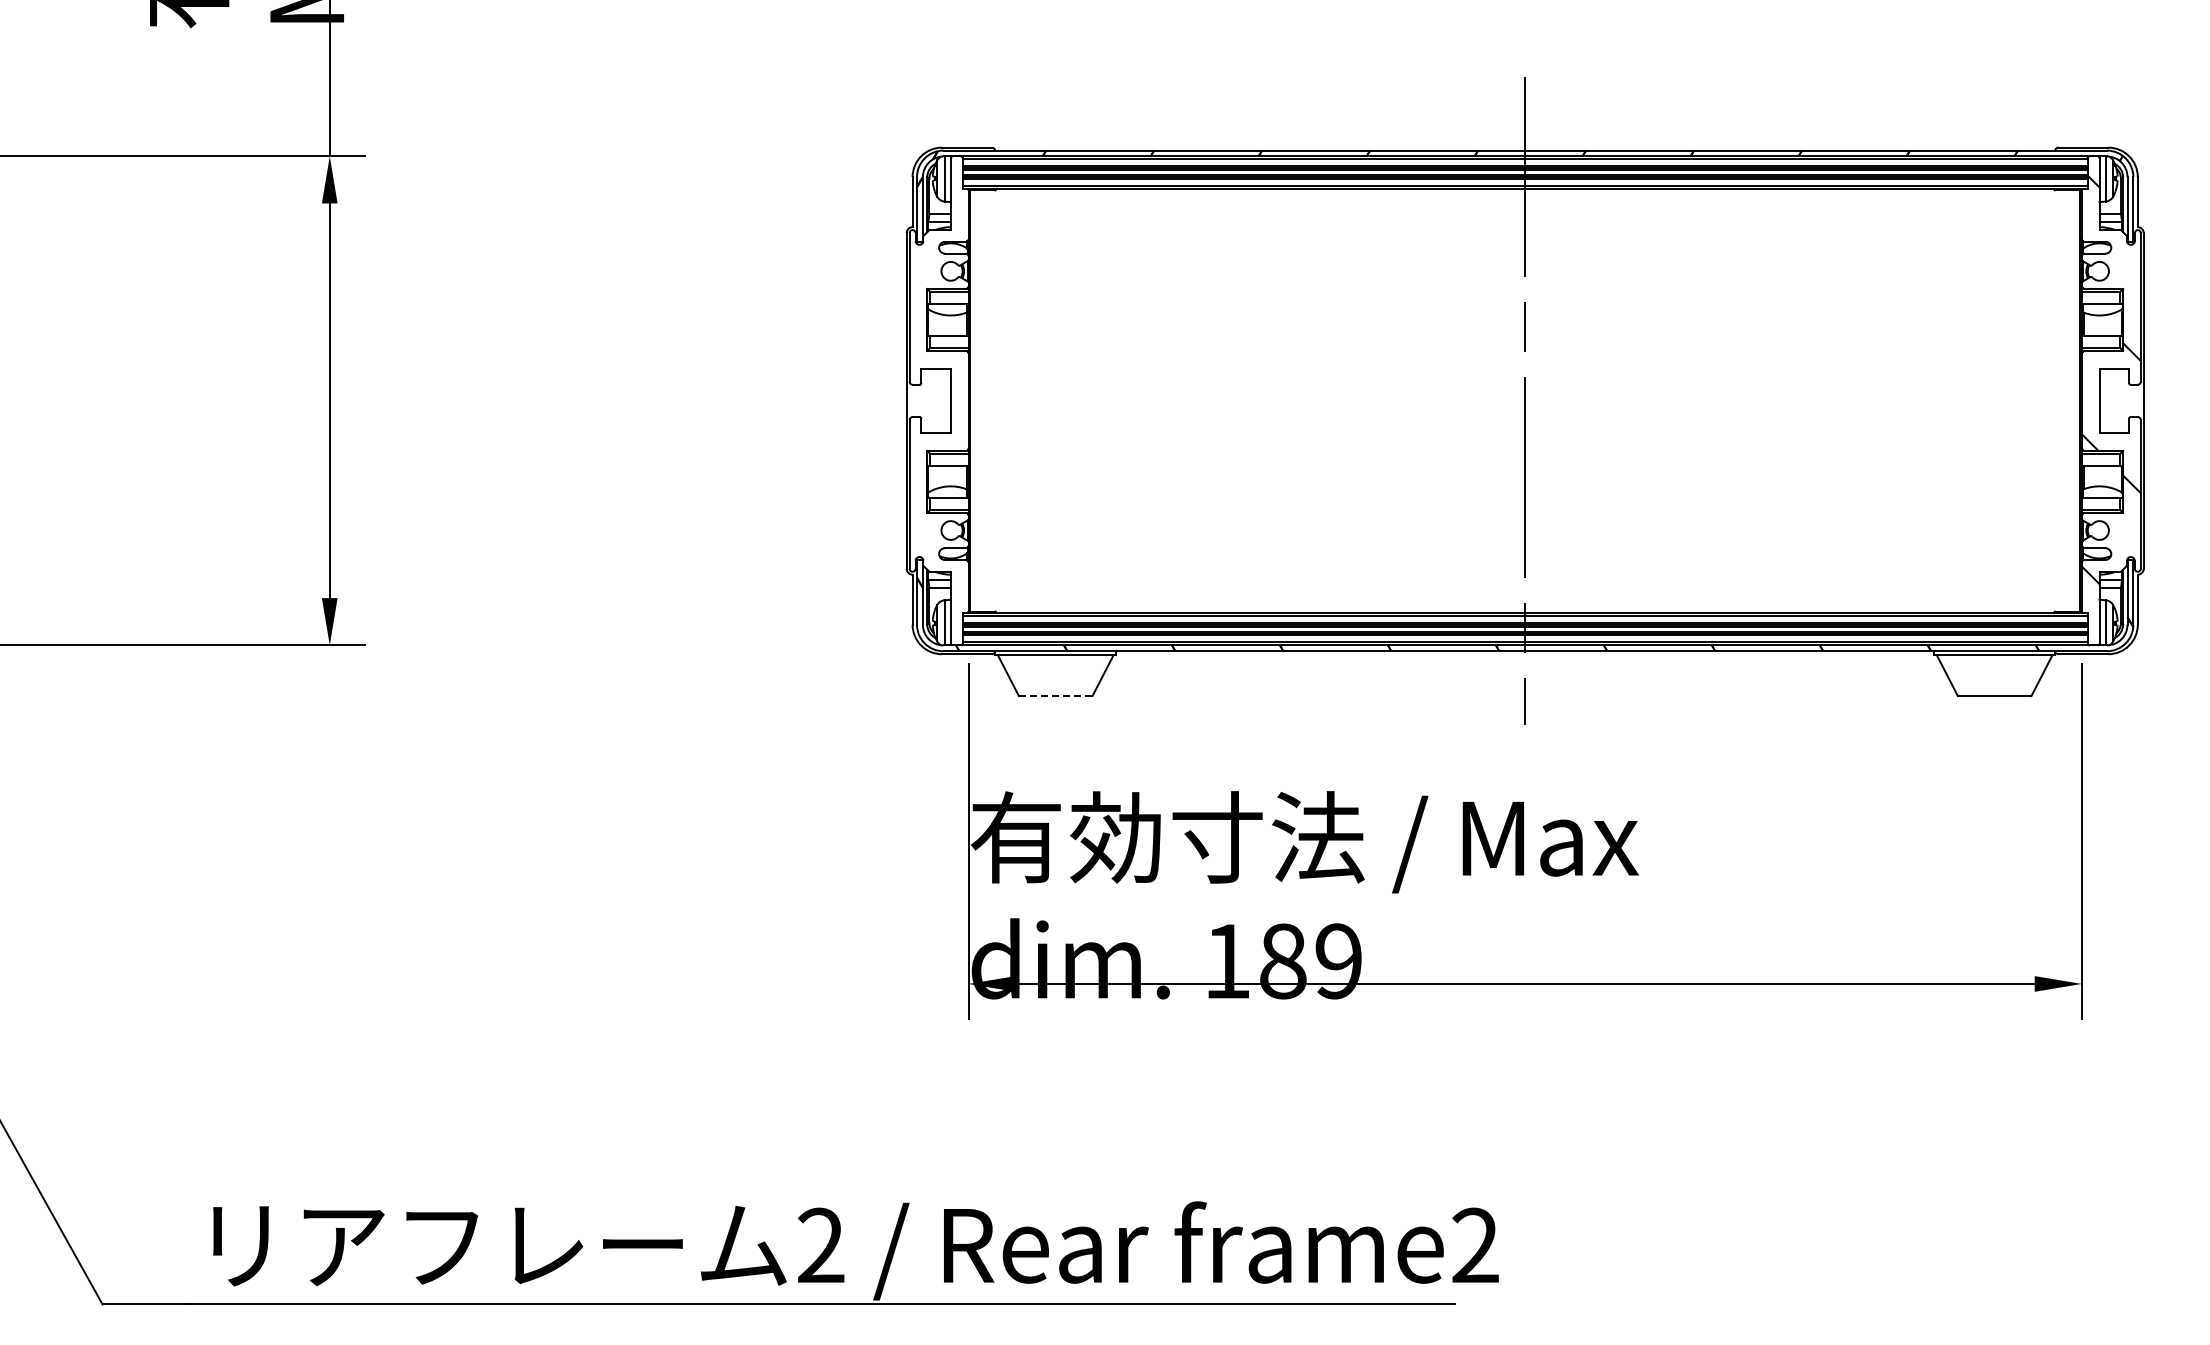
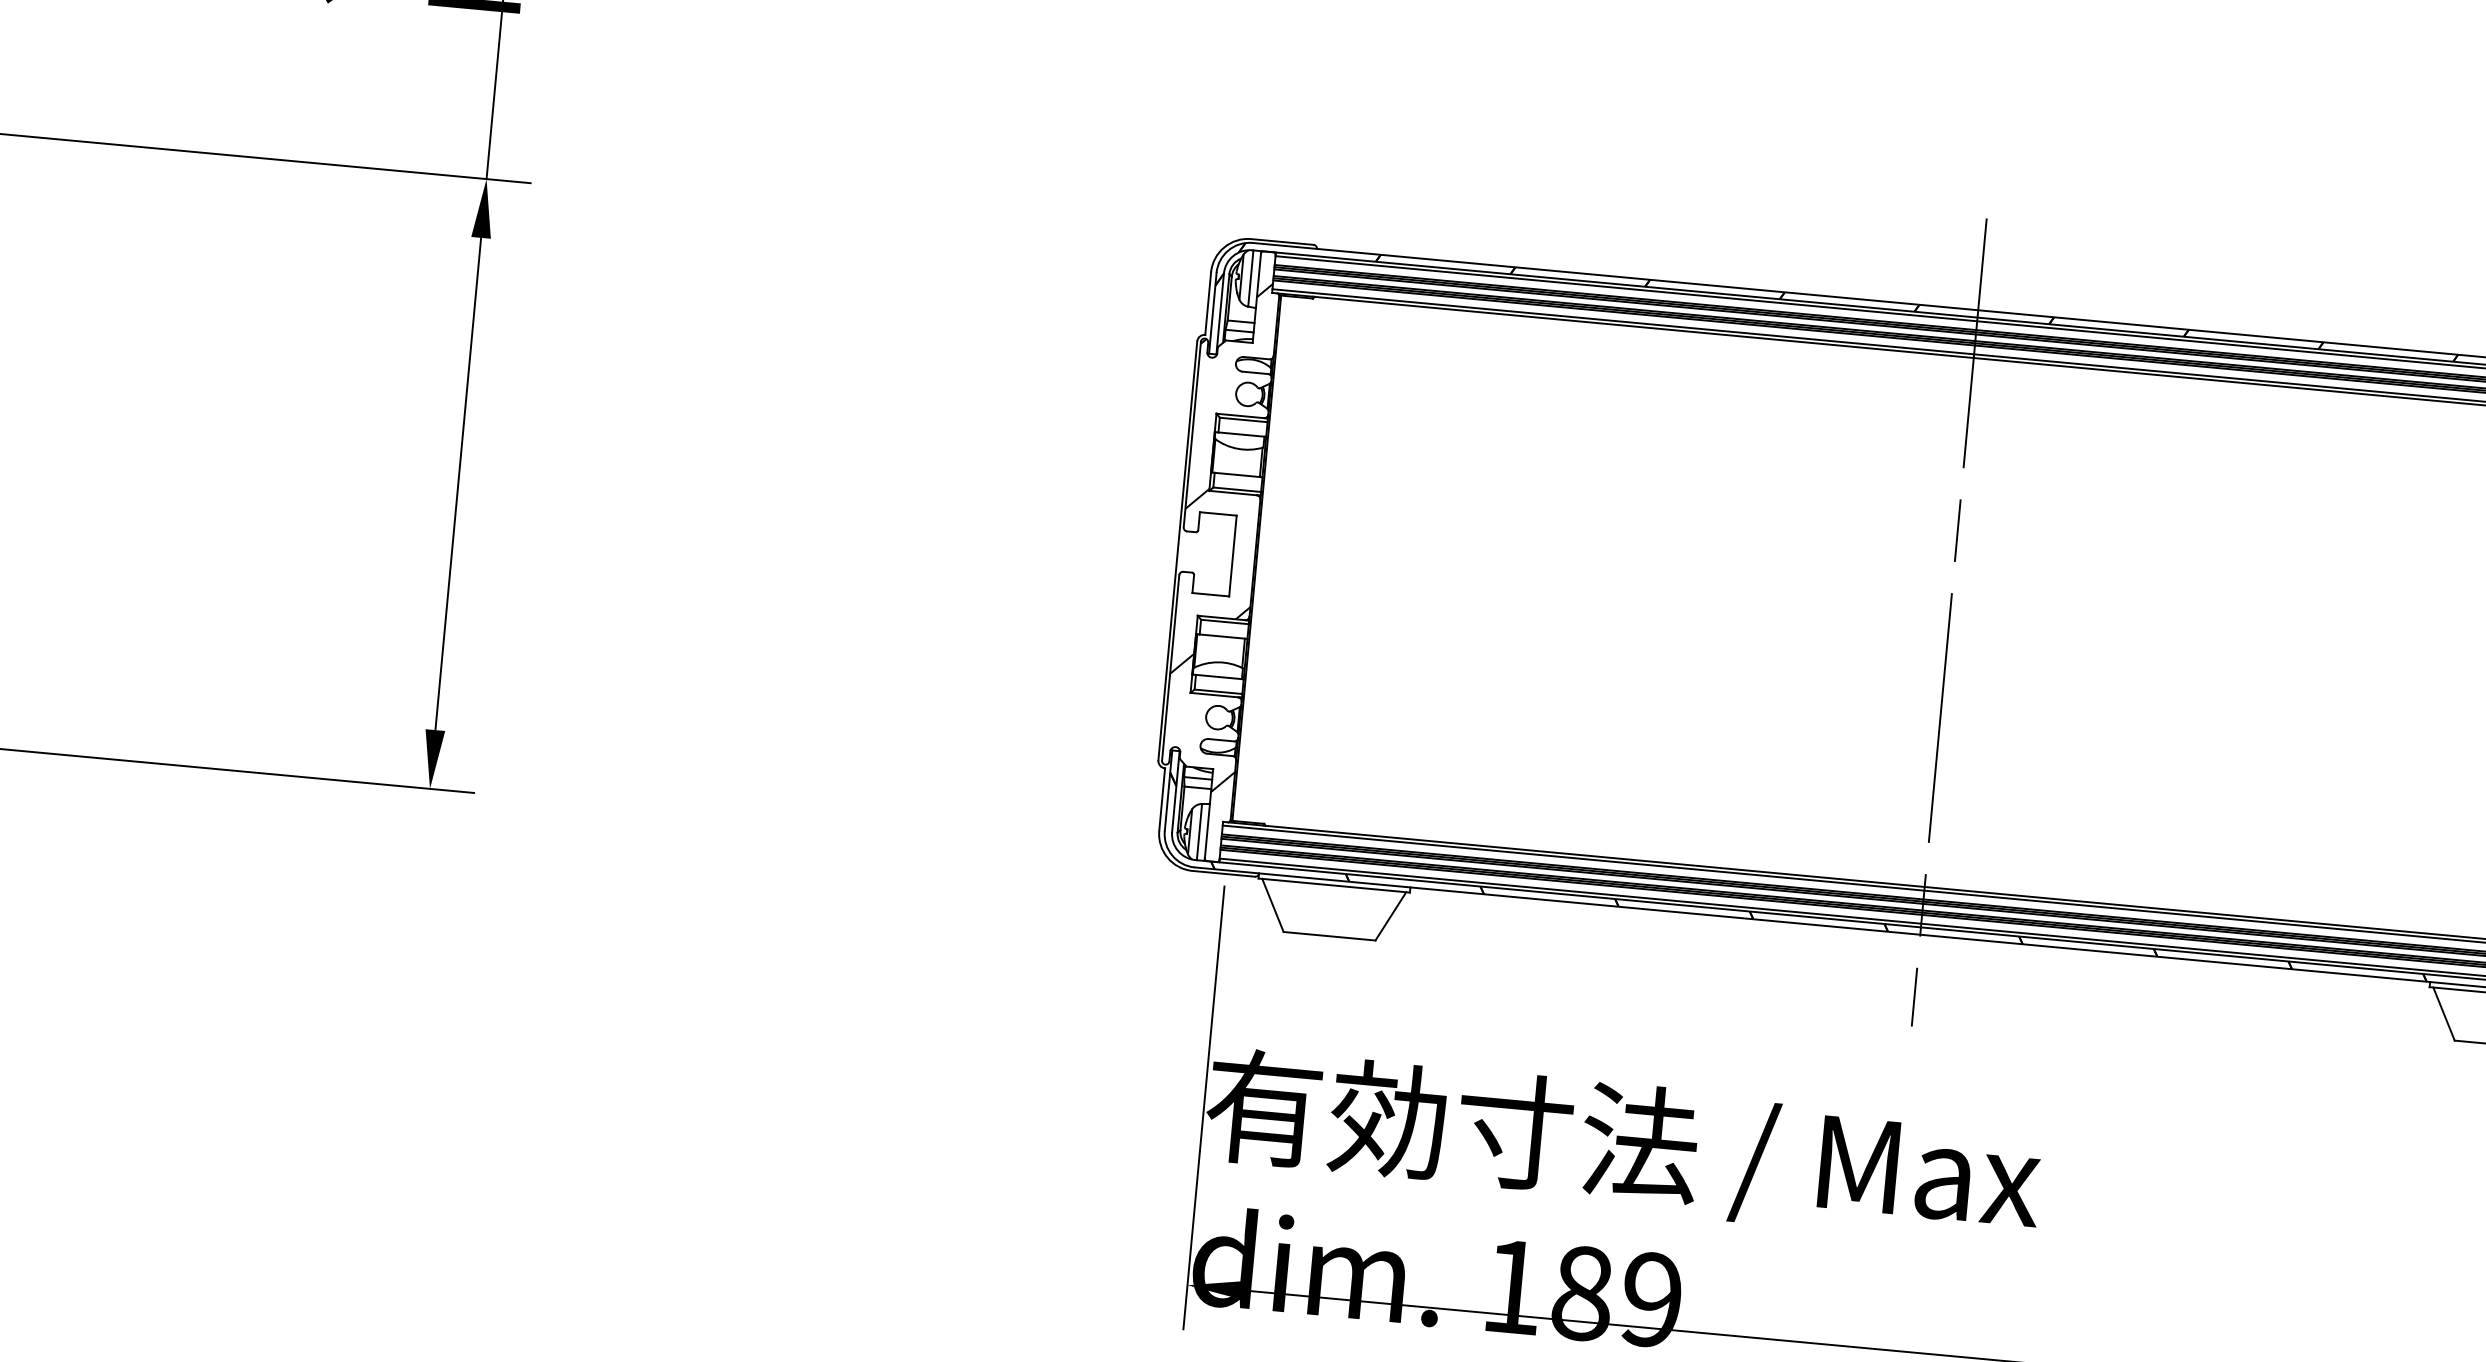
hatch: (938, 385) -> (1219, 535), added
line: (1055, 696) -> (1329, 936), dashed -> solid

